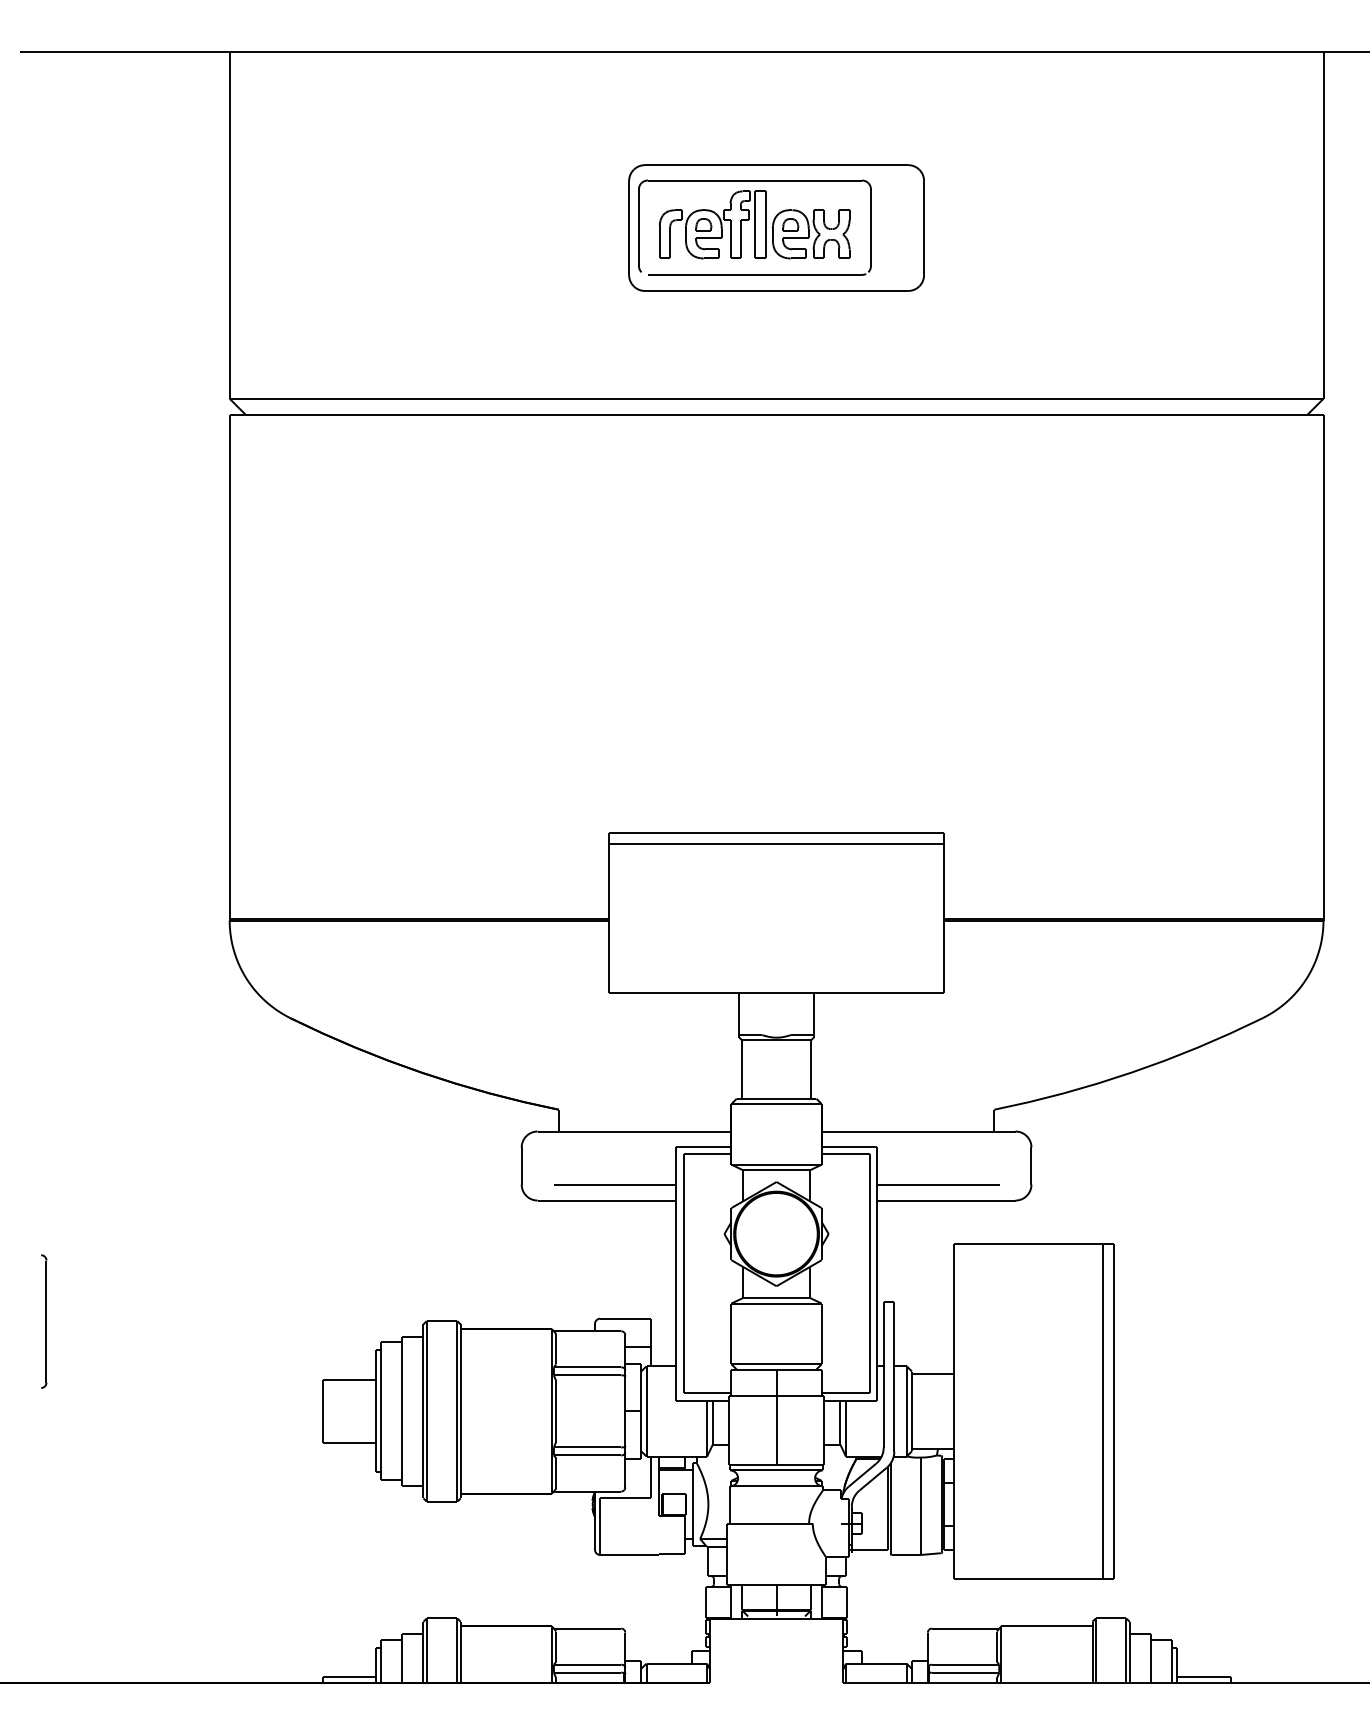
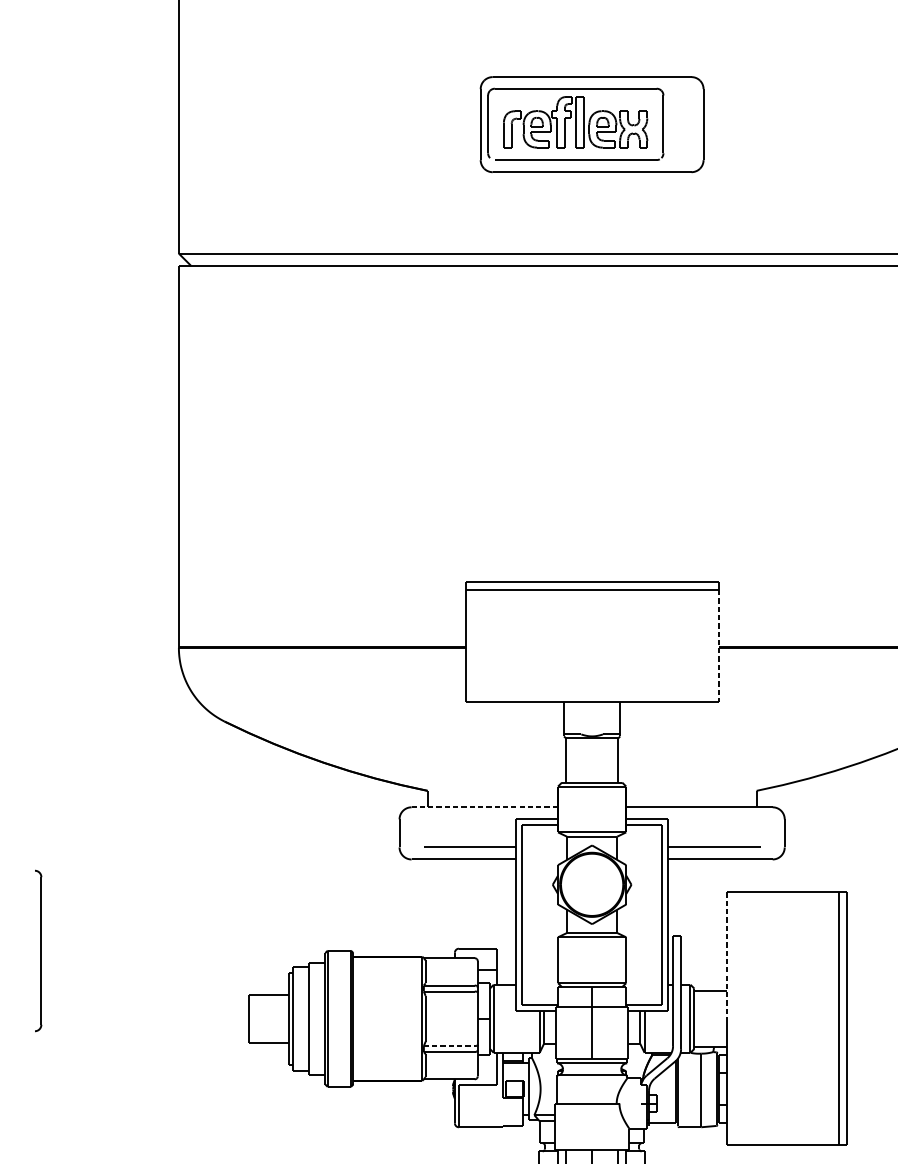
line: (943, 918) -> (718, 646), solid -> dashed
line: (634, 1131) -> (484, 807), solid -> dashed
part: (44, 1321) -> (38, 950), size x1.6
line: (954, 1327) -> (726, 955), solid -> dashed
line: (587, 1447) -> (449, 1046), solid -> dashed

